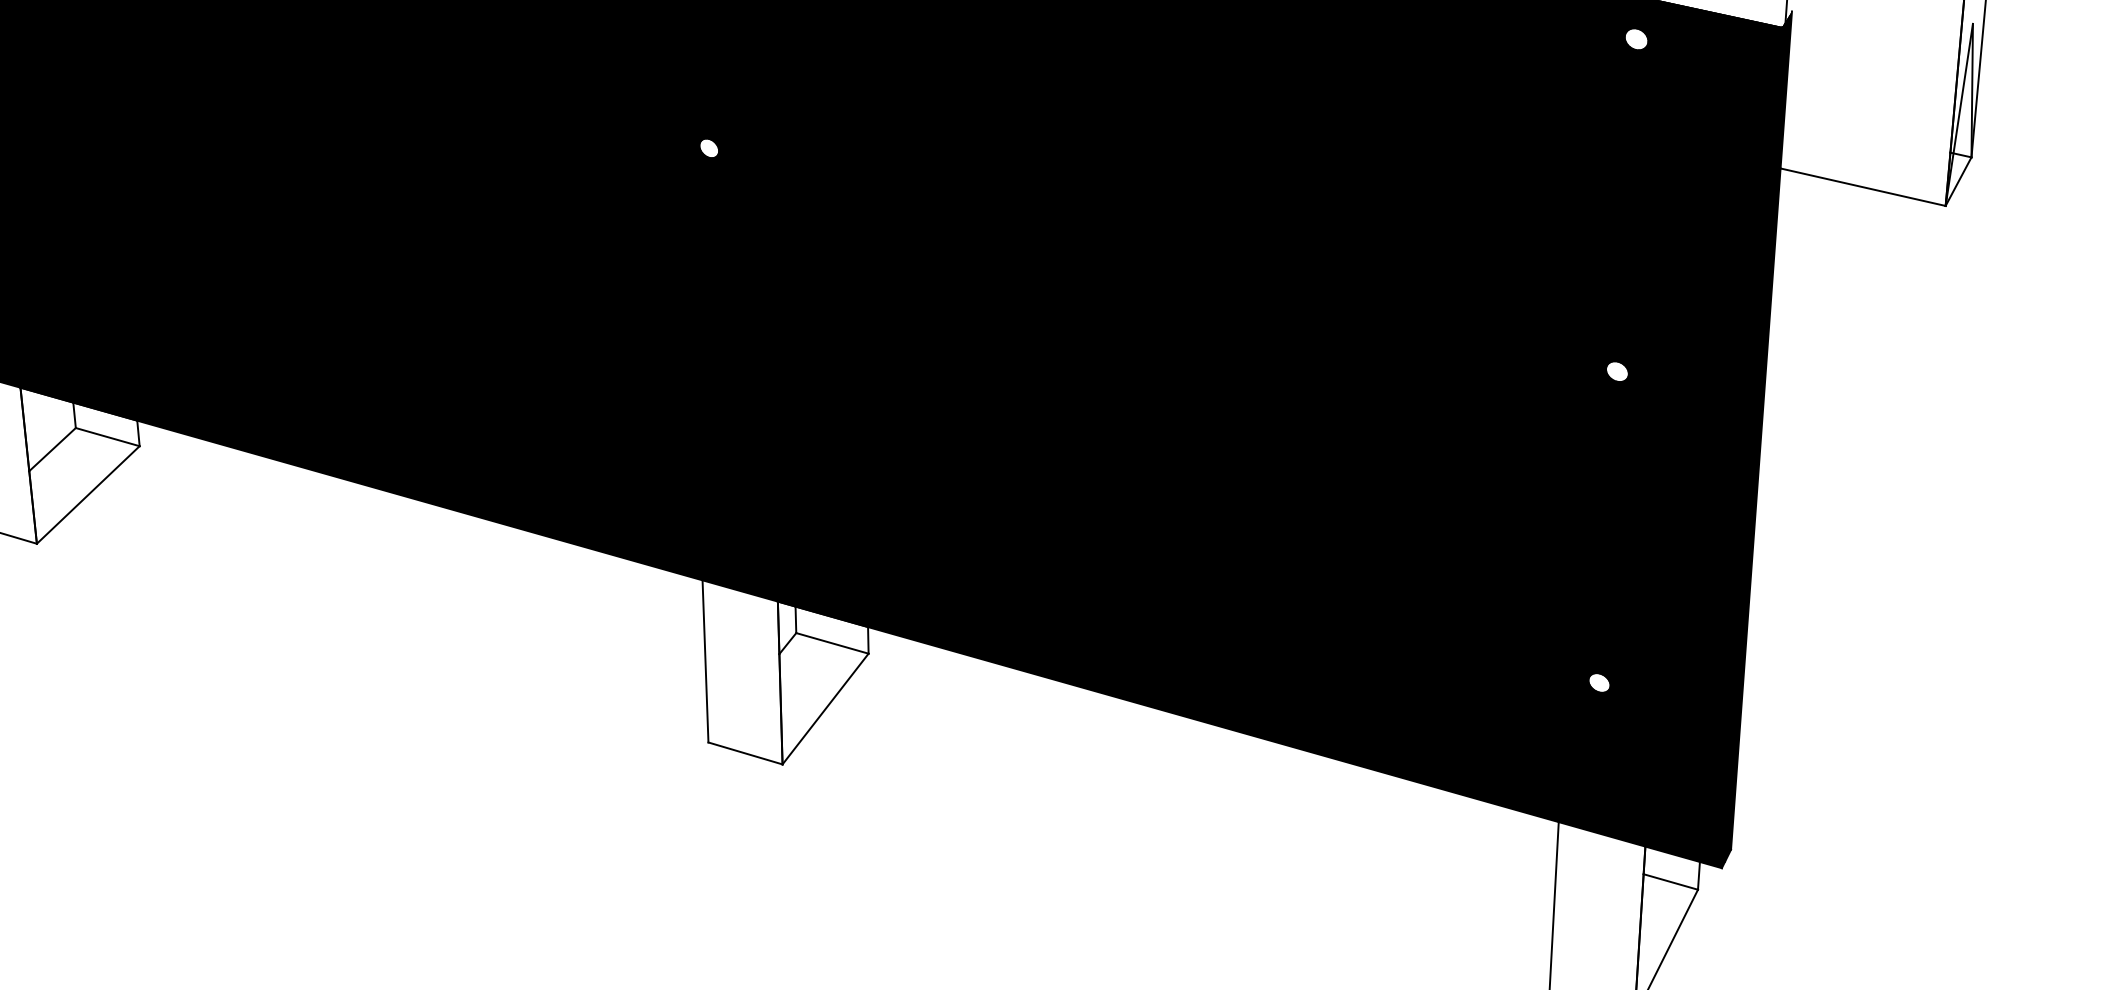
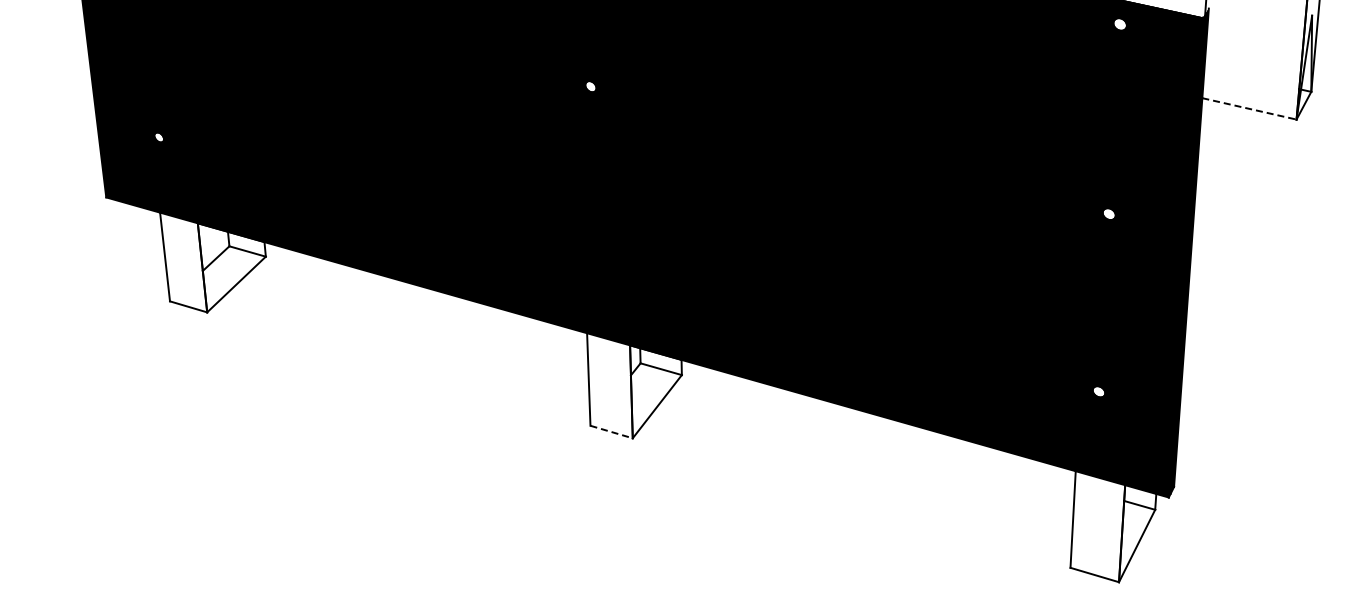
line: (1863, 188) -> (1249, 109), solid -> dashed
line: (747, 754) -> (612, 432), solid -> dashed

